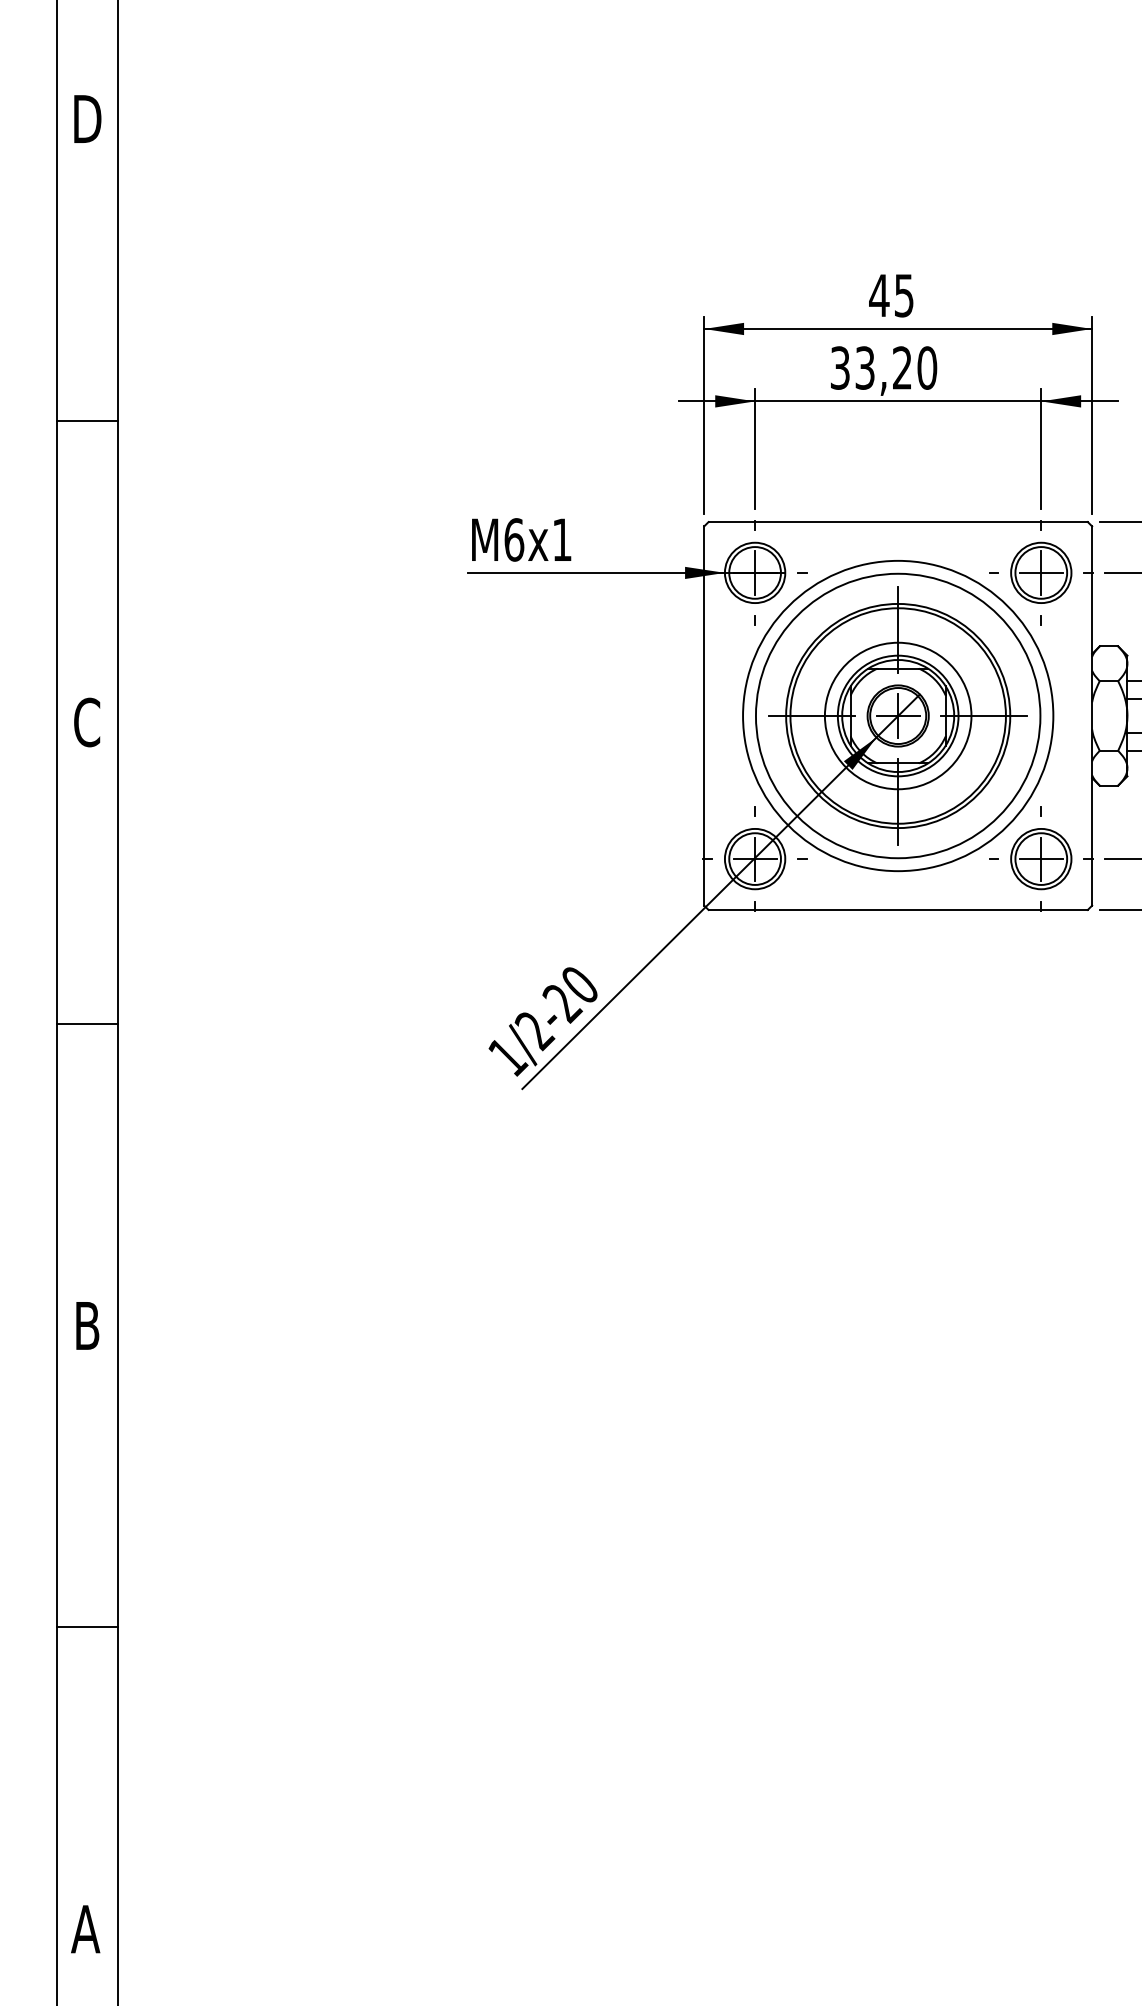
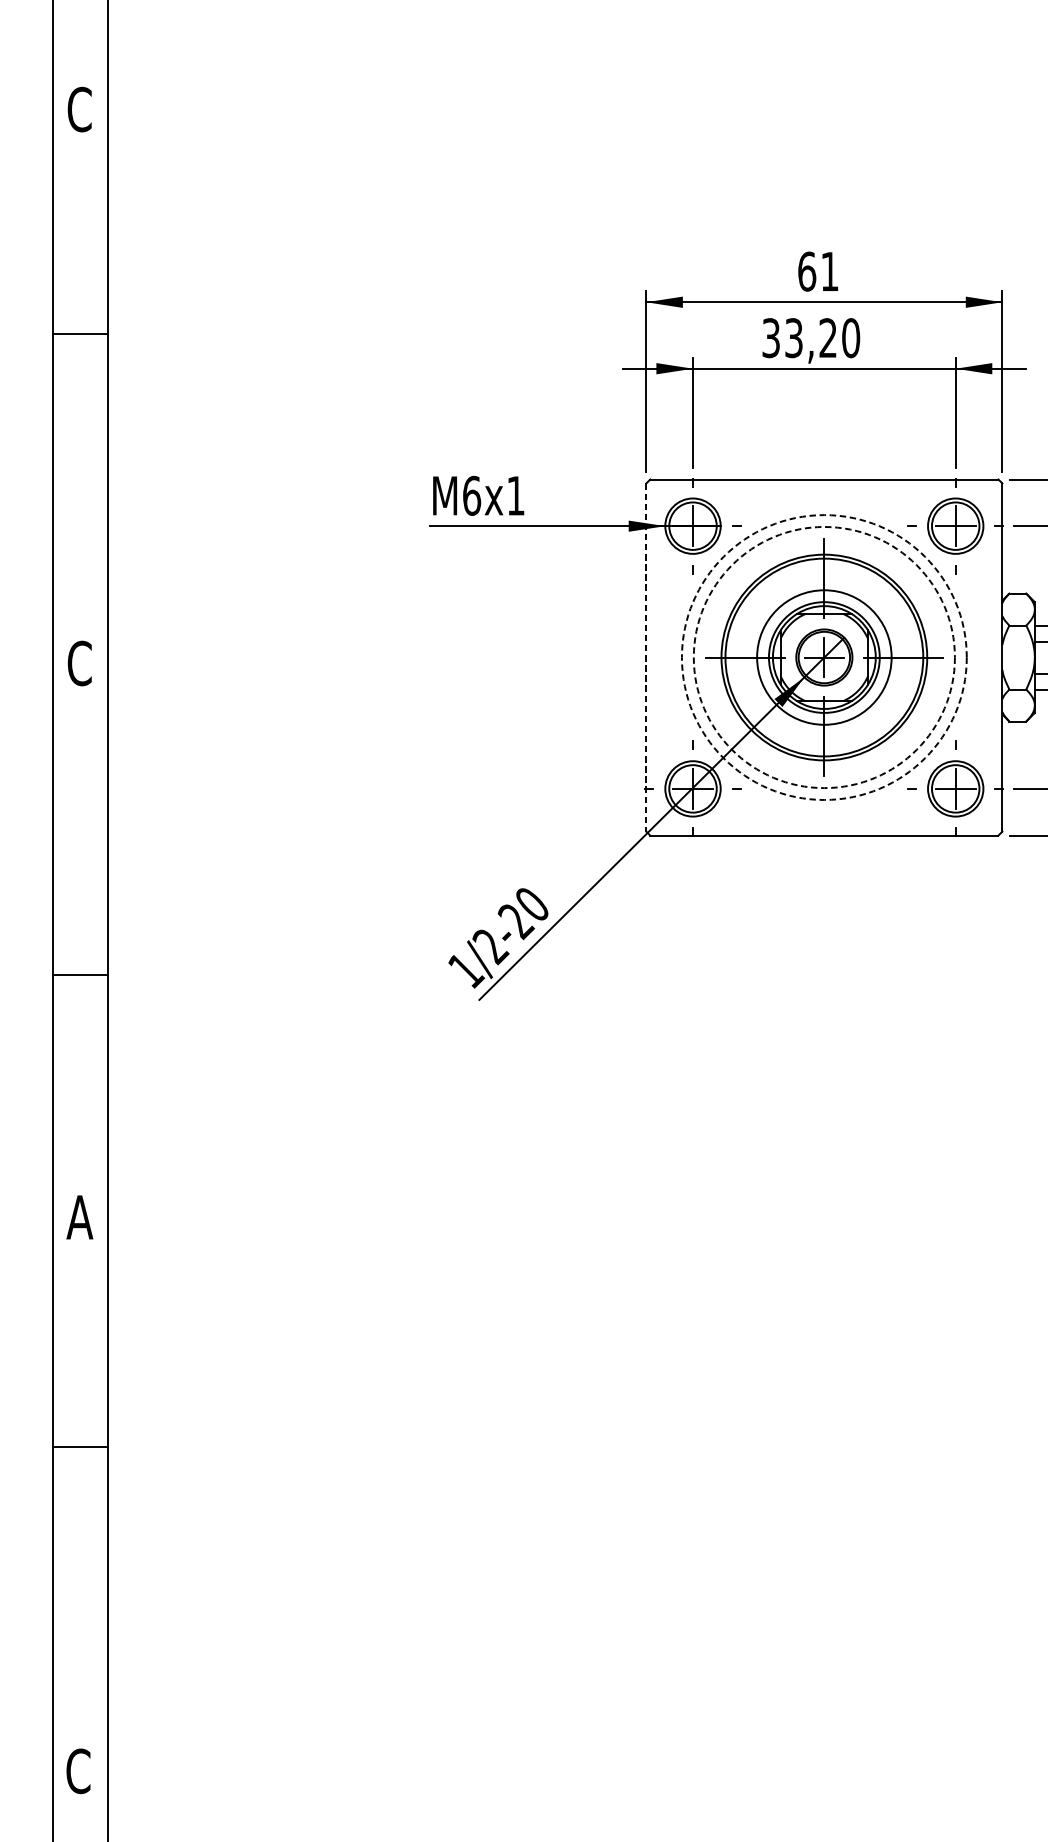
text: (87, 118) -> (80, 109), D -> C
text: (891, 295) -> (818, 271), 45 -> 61
line: (87, 420) -> (80, 333), moved
circle: (897, 715) -> (823, 657), solid -> dashed
circle: (898, 715) -> (824, 657), solid -> dashed
line: (704, 716) -> (646, 657), solid -> dashed
line: (87, 1024) -> (80, 975), moved
text: (86, 1325) -> (79, 1217), B -> A
line: (87, 1627) -> (80, 1447), moved
text: (85, 1929) -> (78, 1771), A -> C

